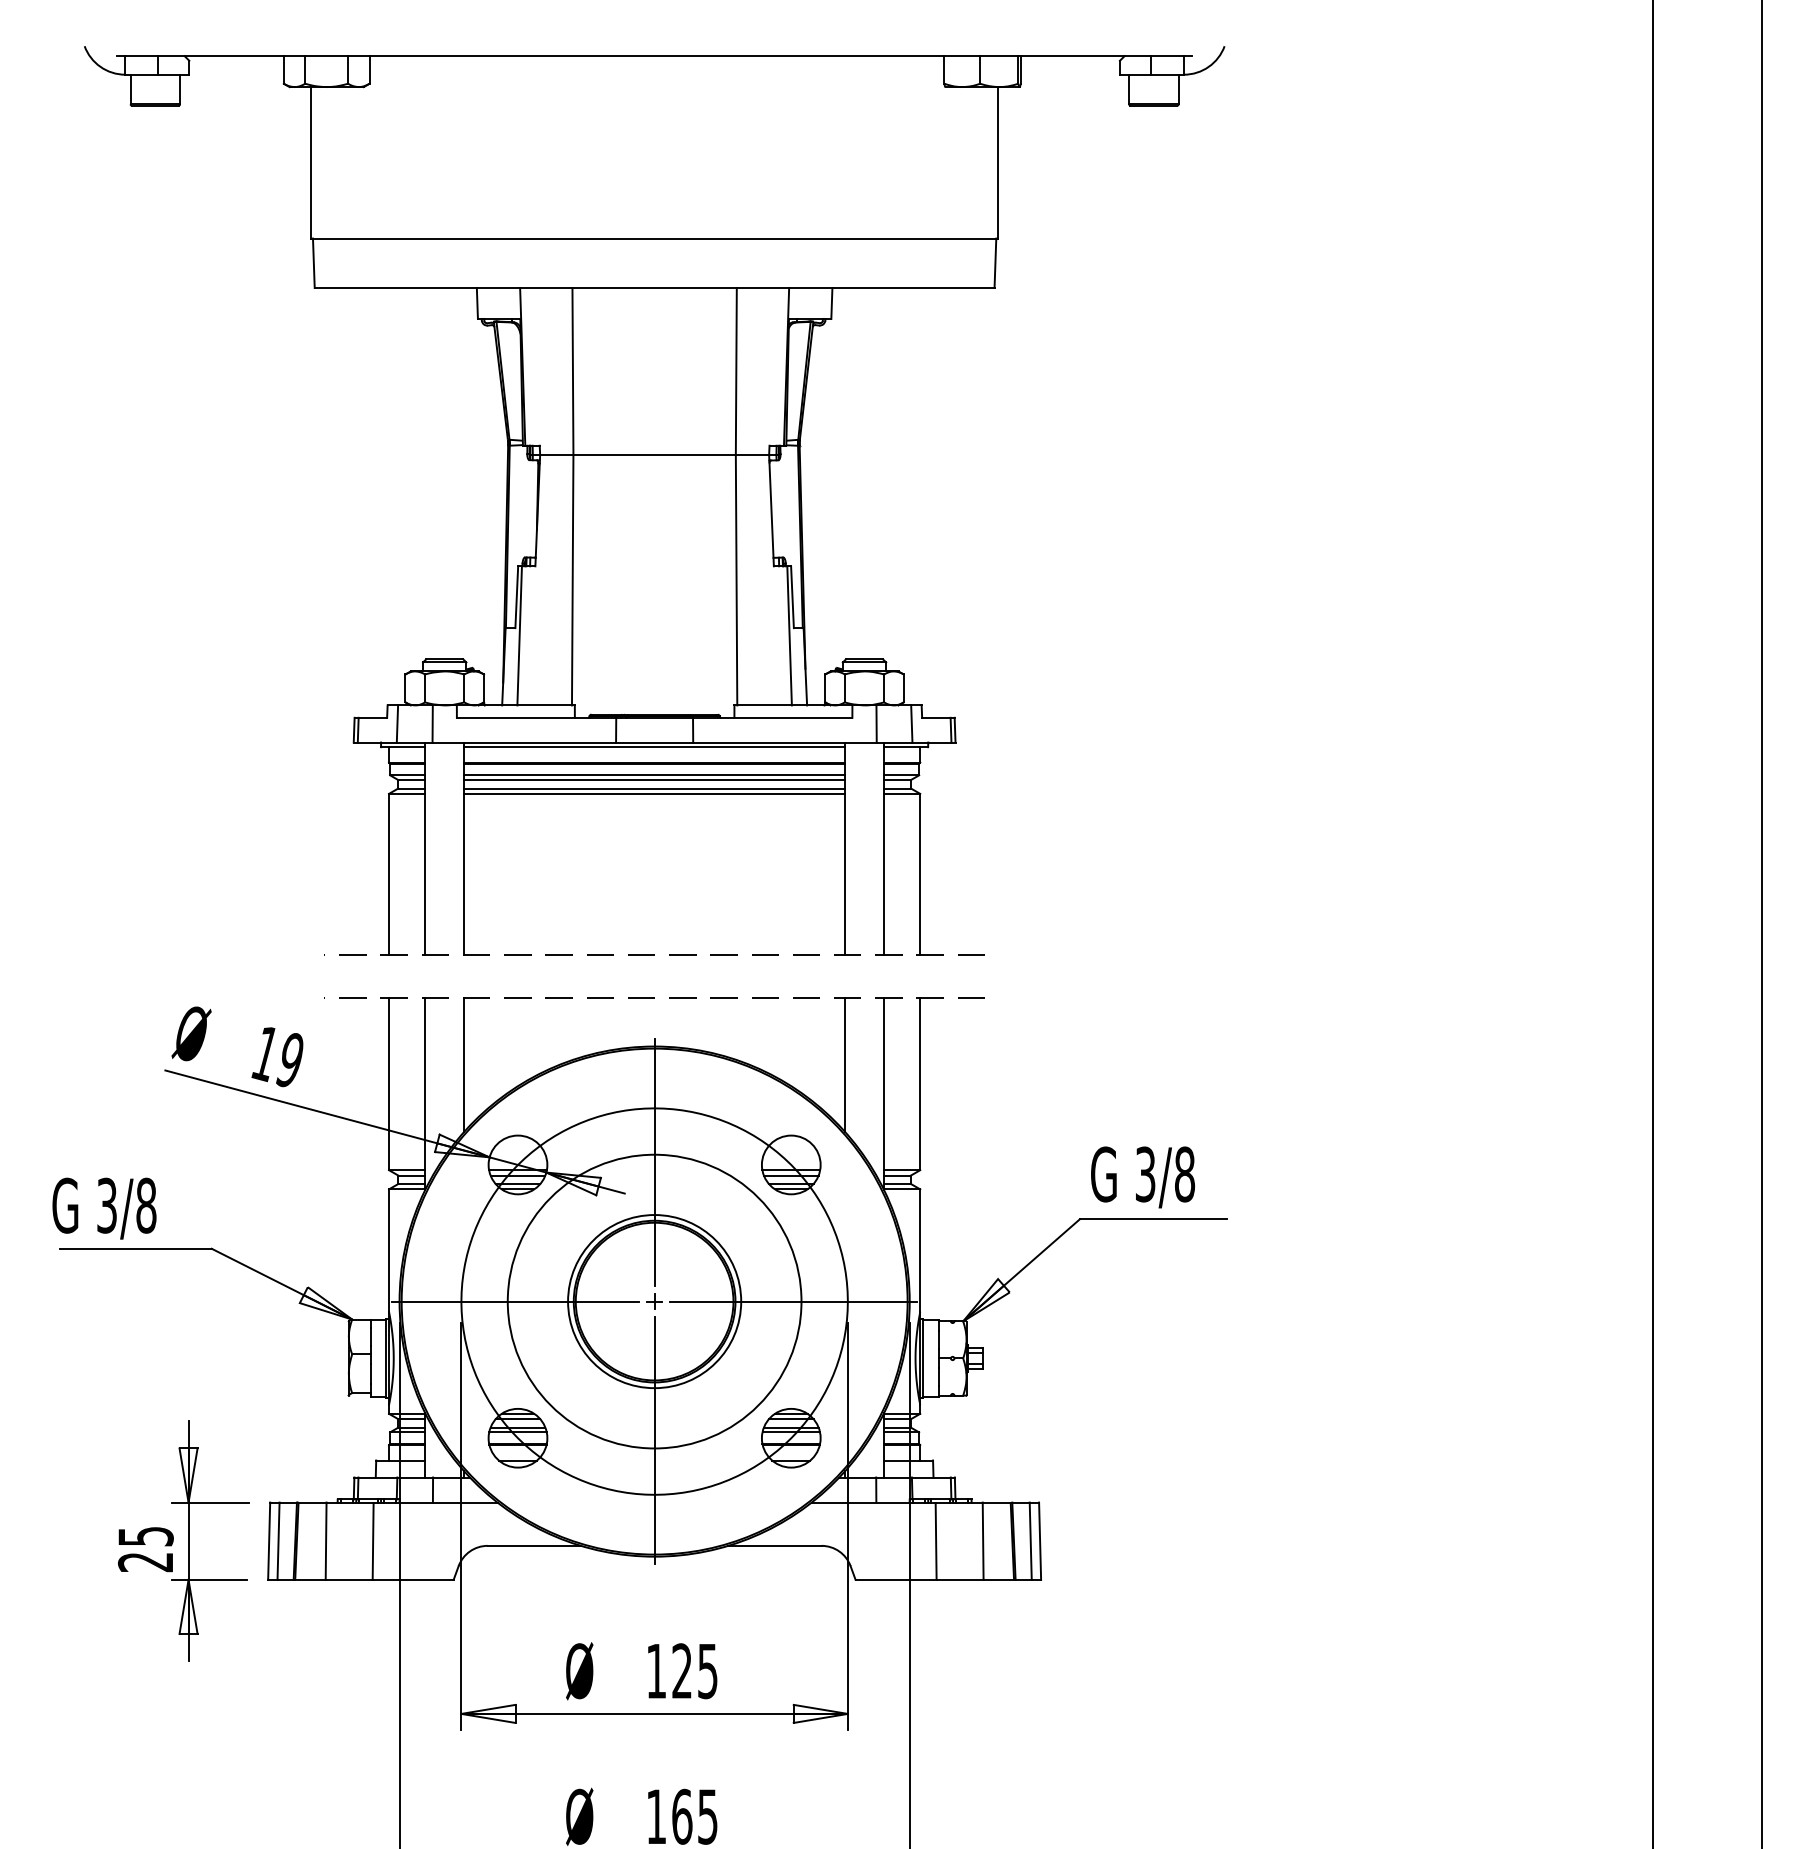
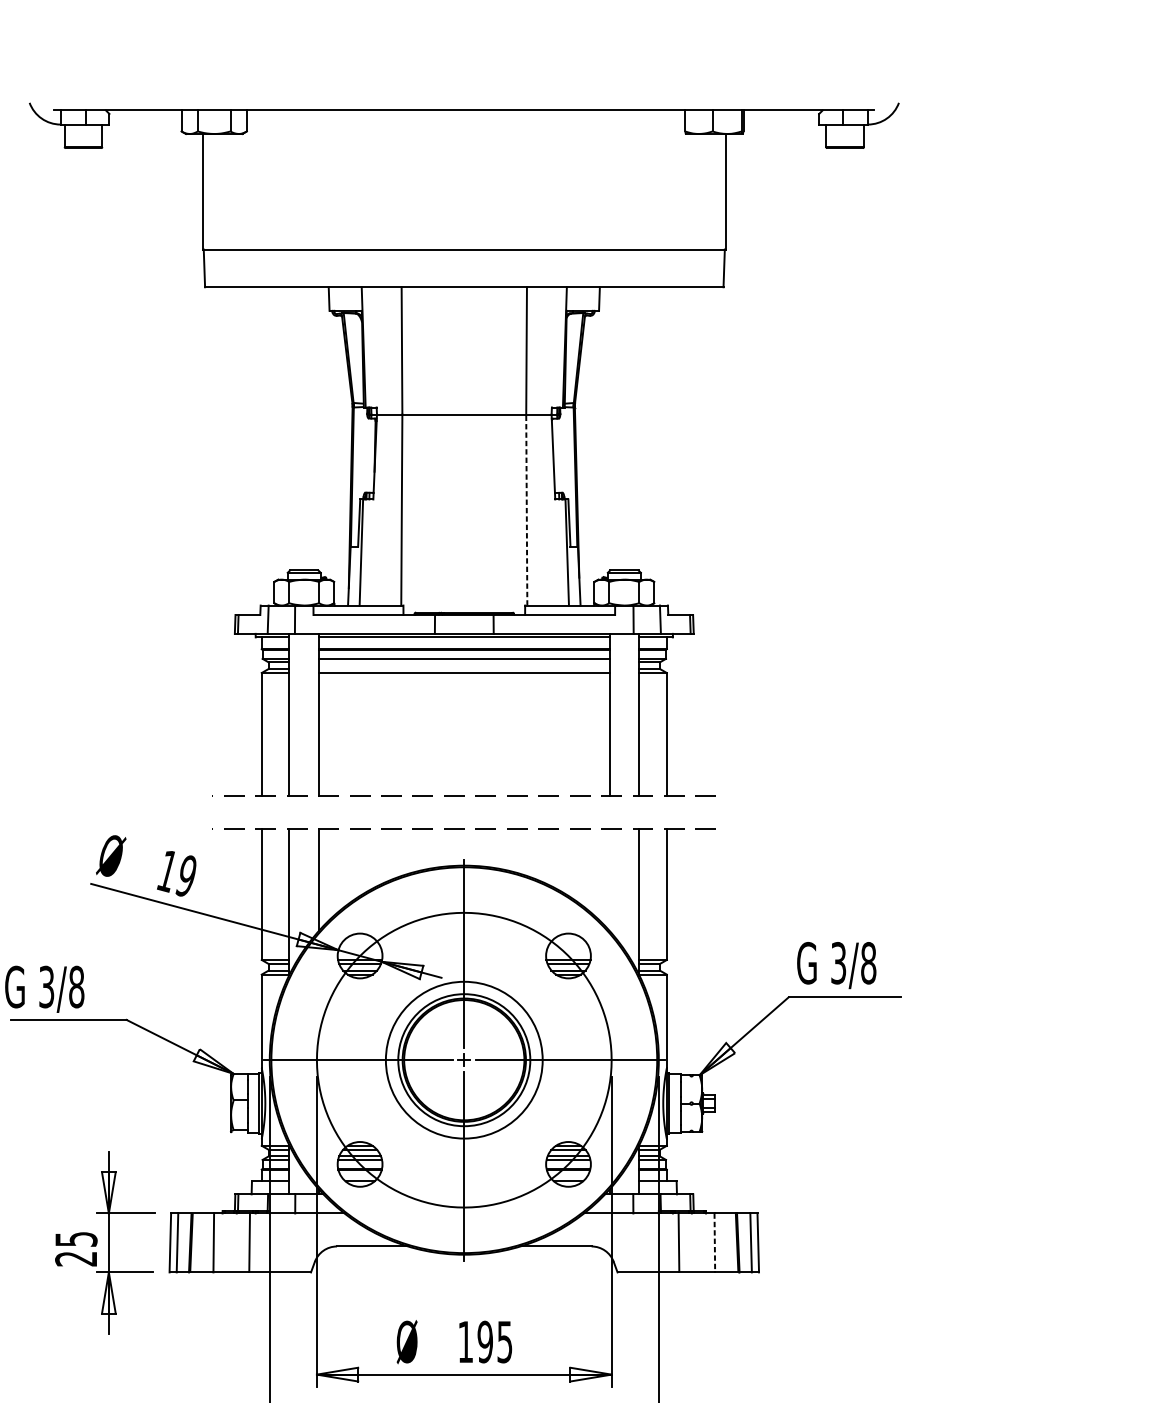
line: (736, 579) -> (526, 509), solid -> dashed
line: (654, 780) -> (464, 662), removed
line: (654, 788) -> (464, 668), removed
line: (845, 1064) -> (609, 879), removed
circle: (654, 1301) -> (464, 1060), size x0.7
line: (983, 1541) -> (715, 1243), solid -> dashed
text: (682, 1671) -> (485, 1342), 125 -> 195

